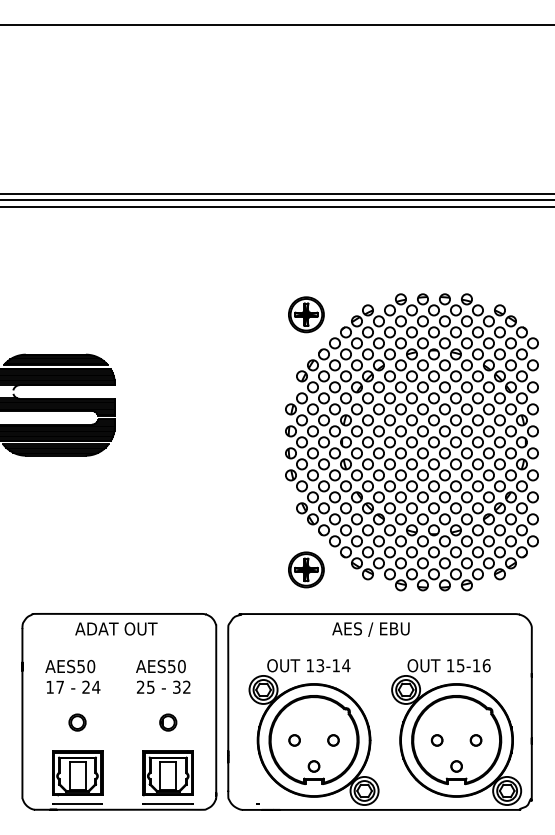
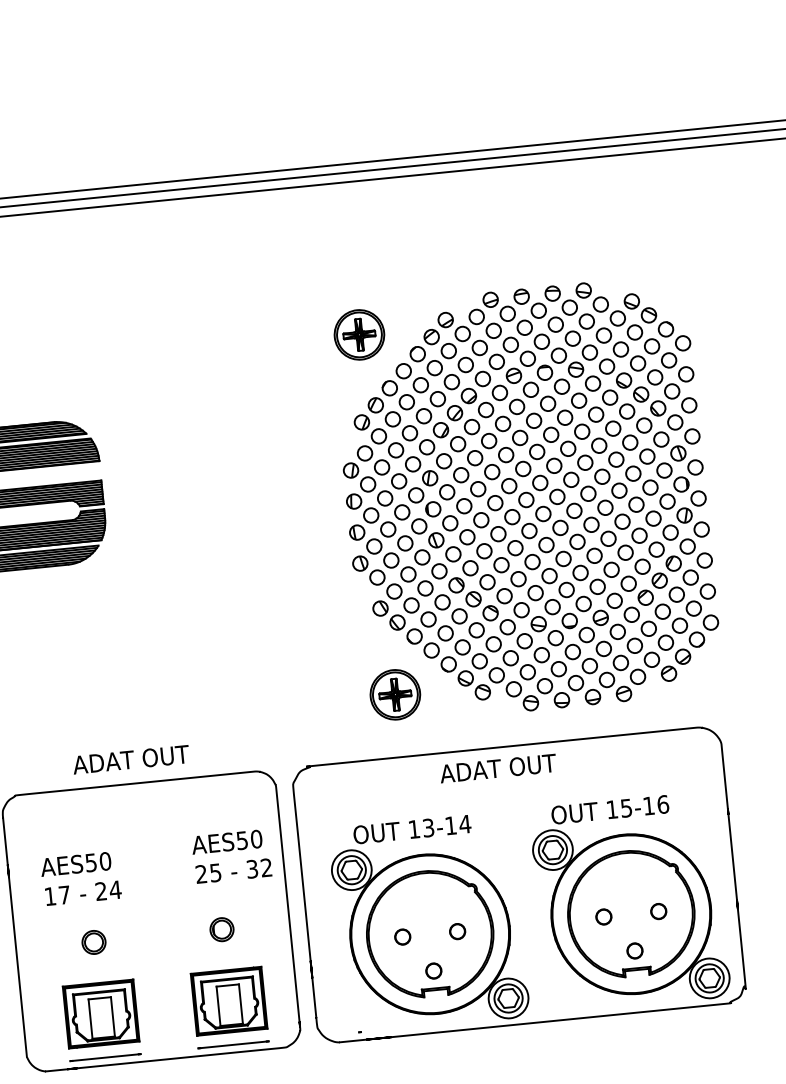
text: (116, 628) -> (131, 759), moved
text: (380, 629) -> (508, 768), AES / EBU -> ADAT OUT
text: (163, 676) -> (232, 855), moved

